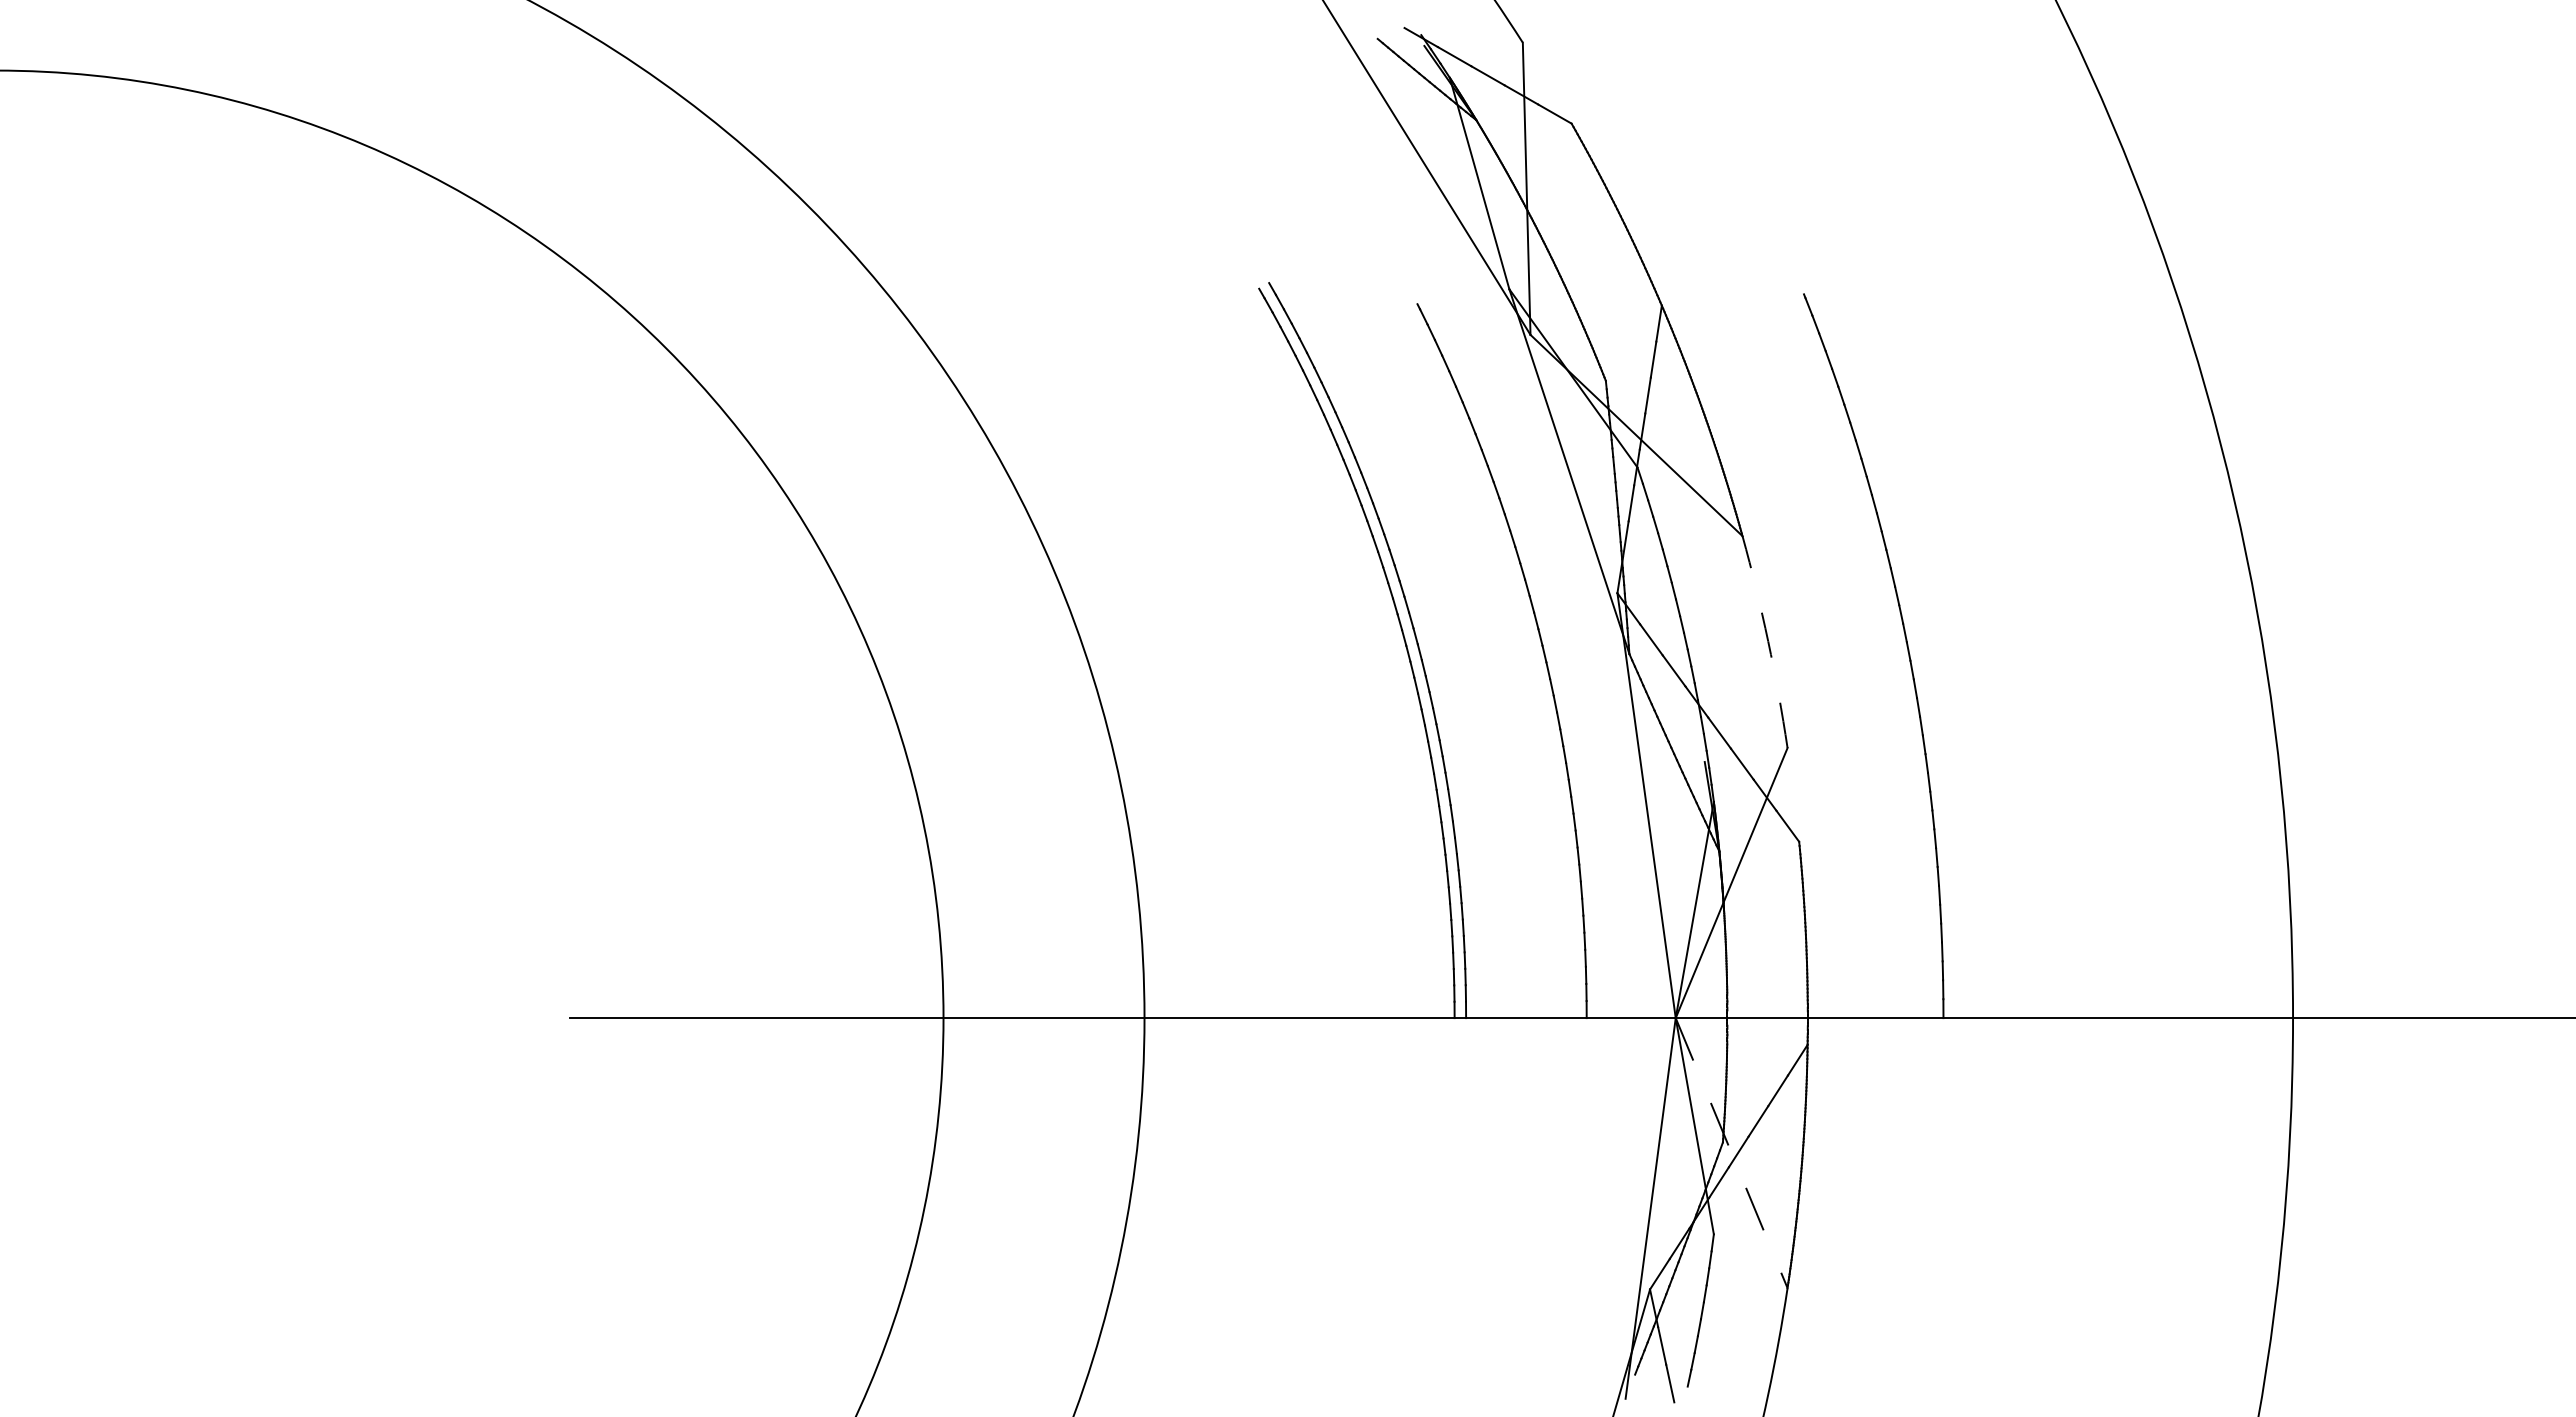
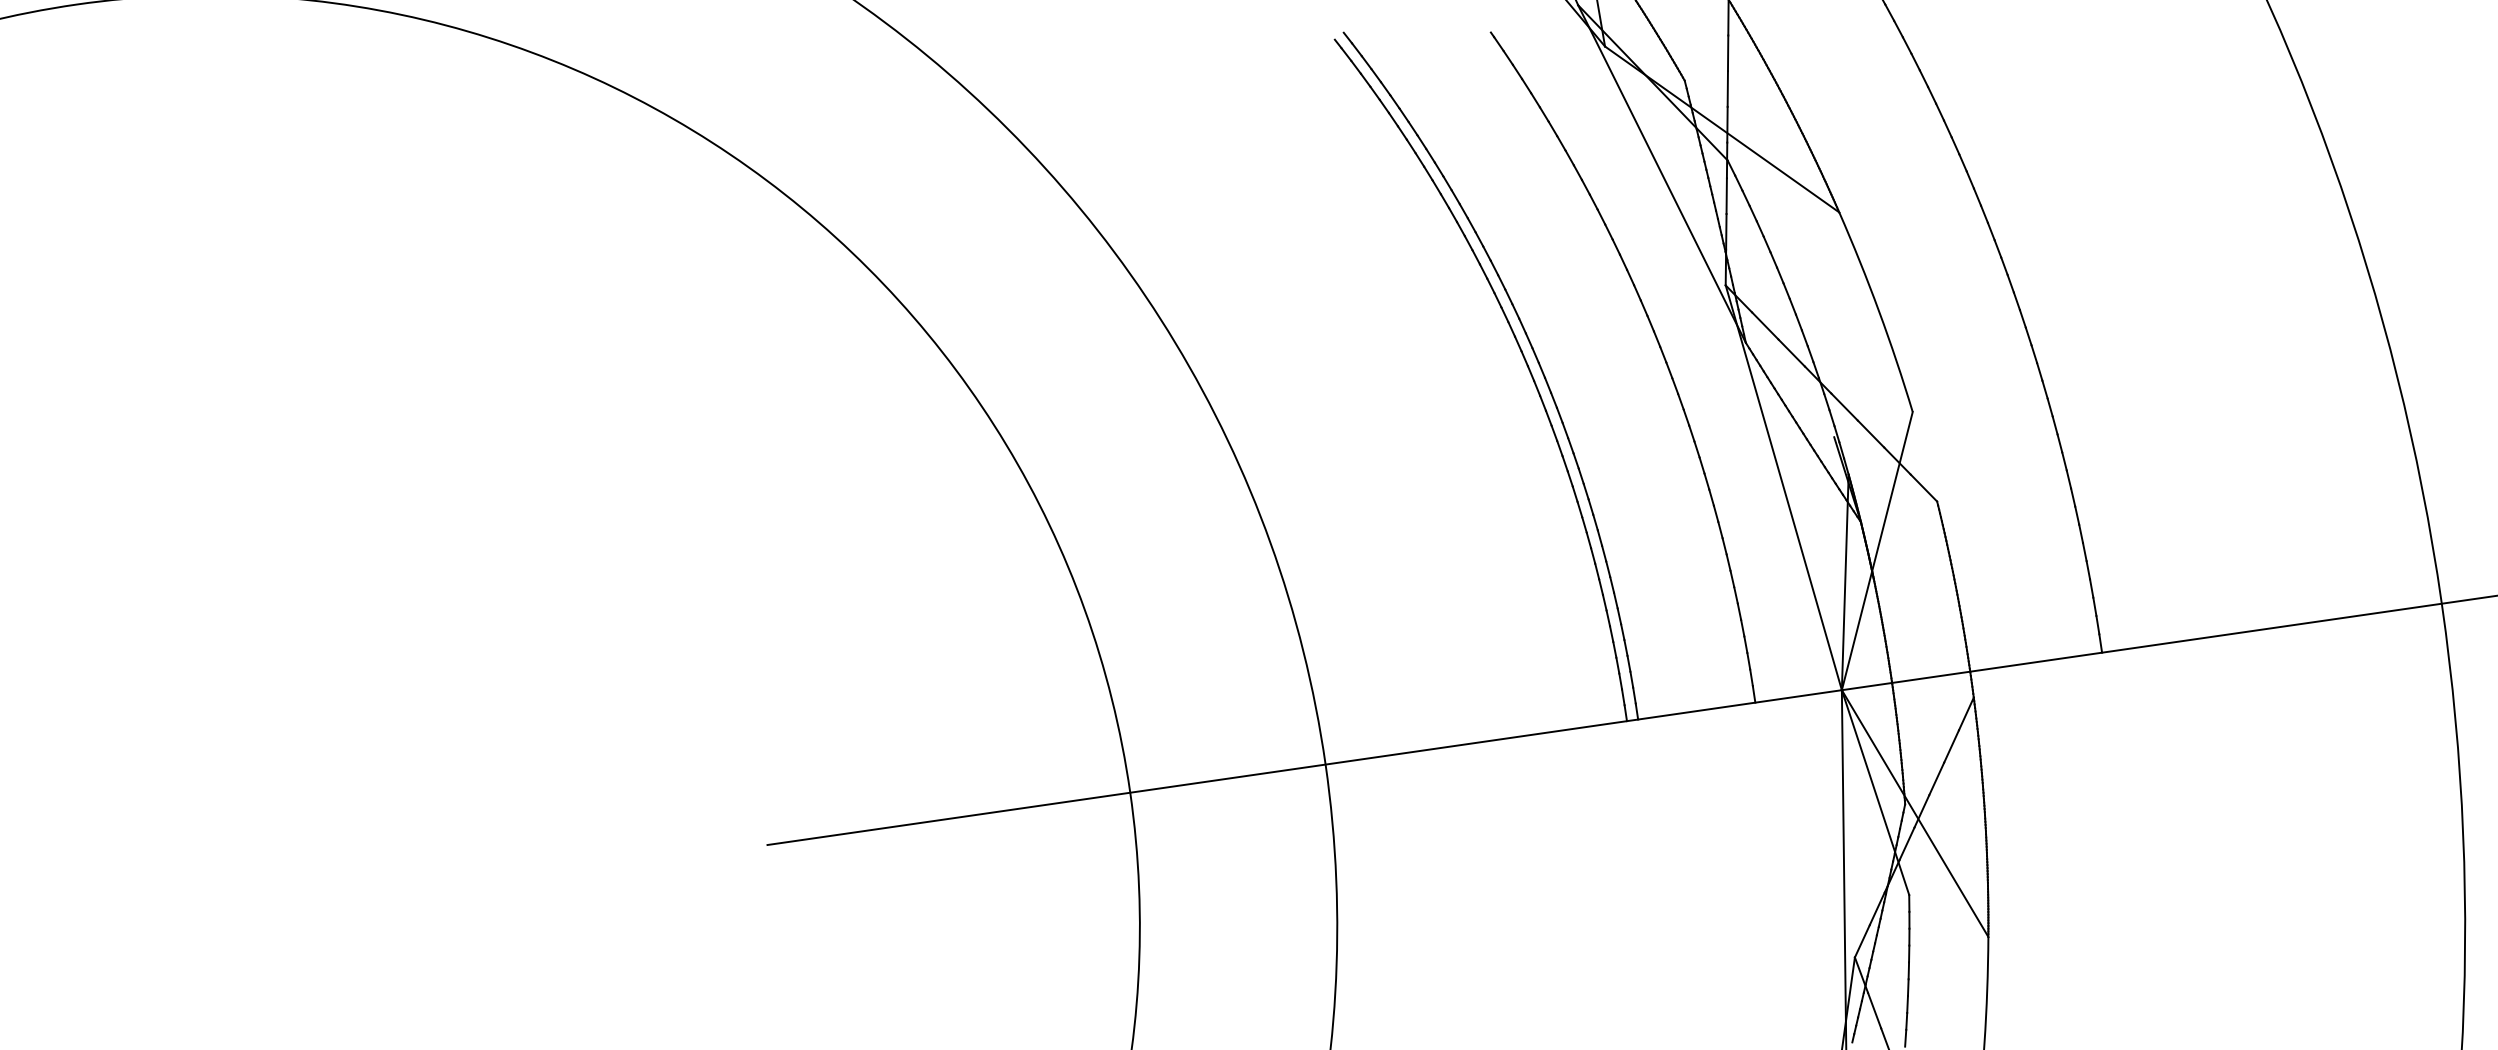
arc: (1768, 641) -> (1879, 311), dashed -> solid
line: (1731, 1153) -> (1915, 813), dashed -> solid

